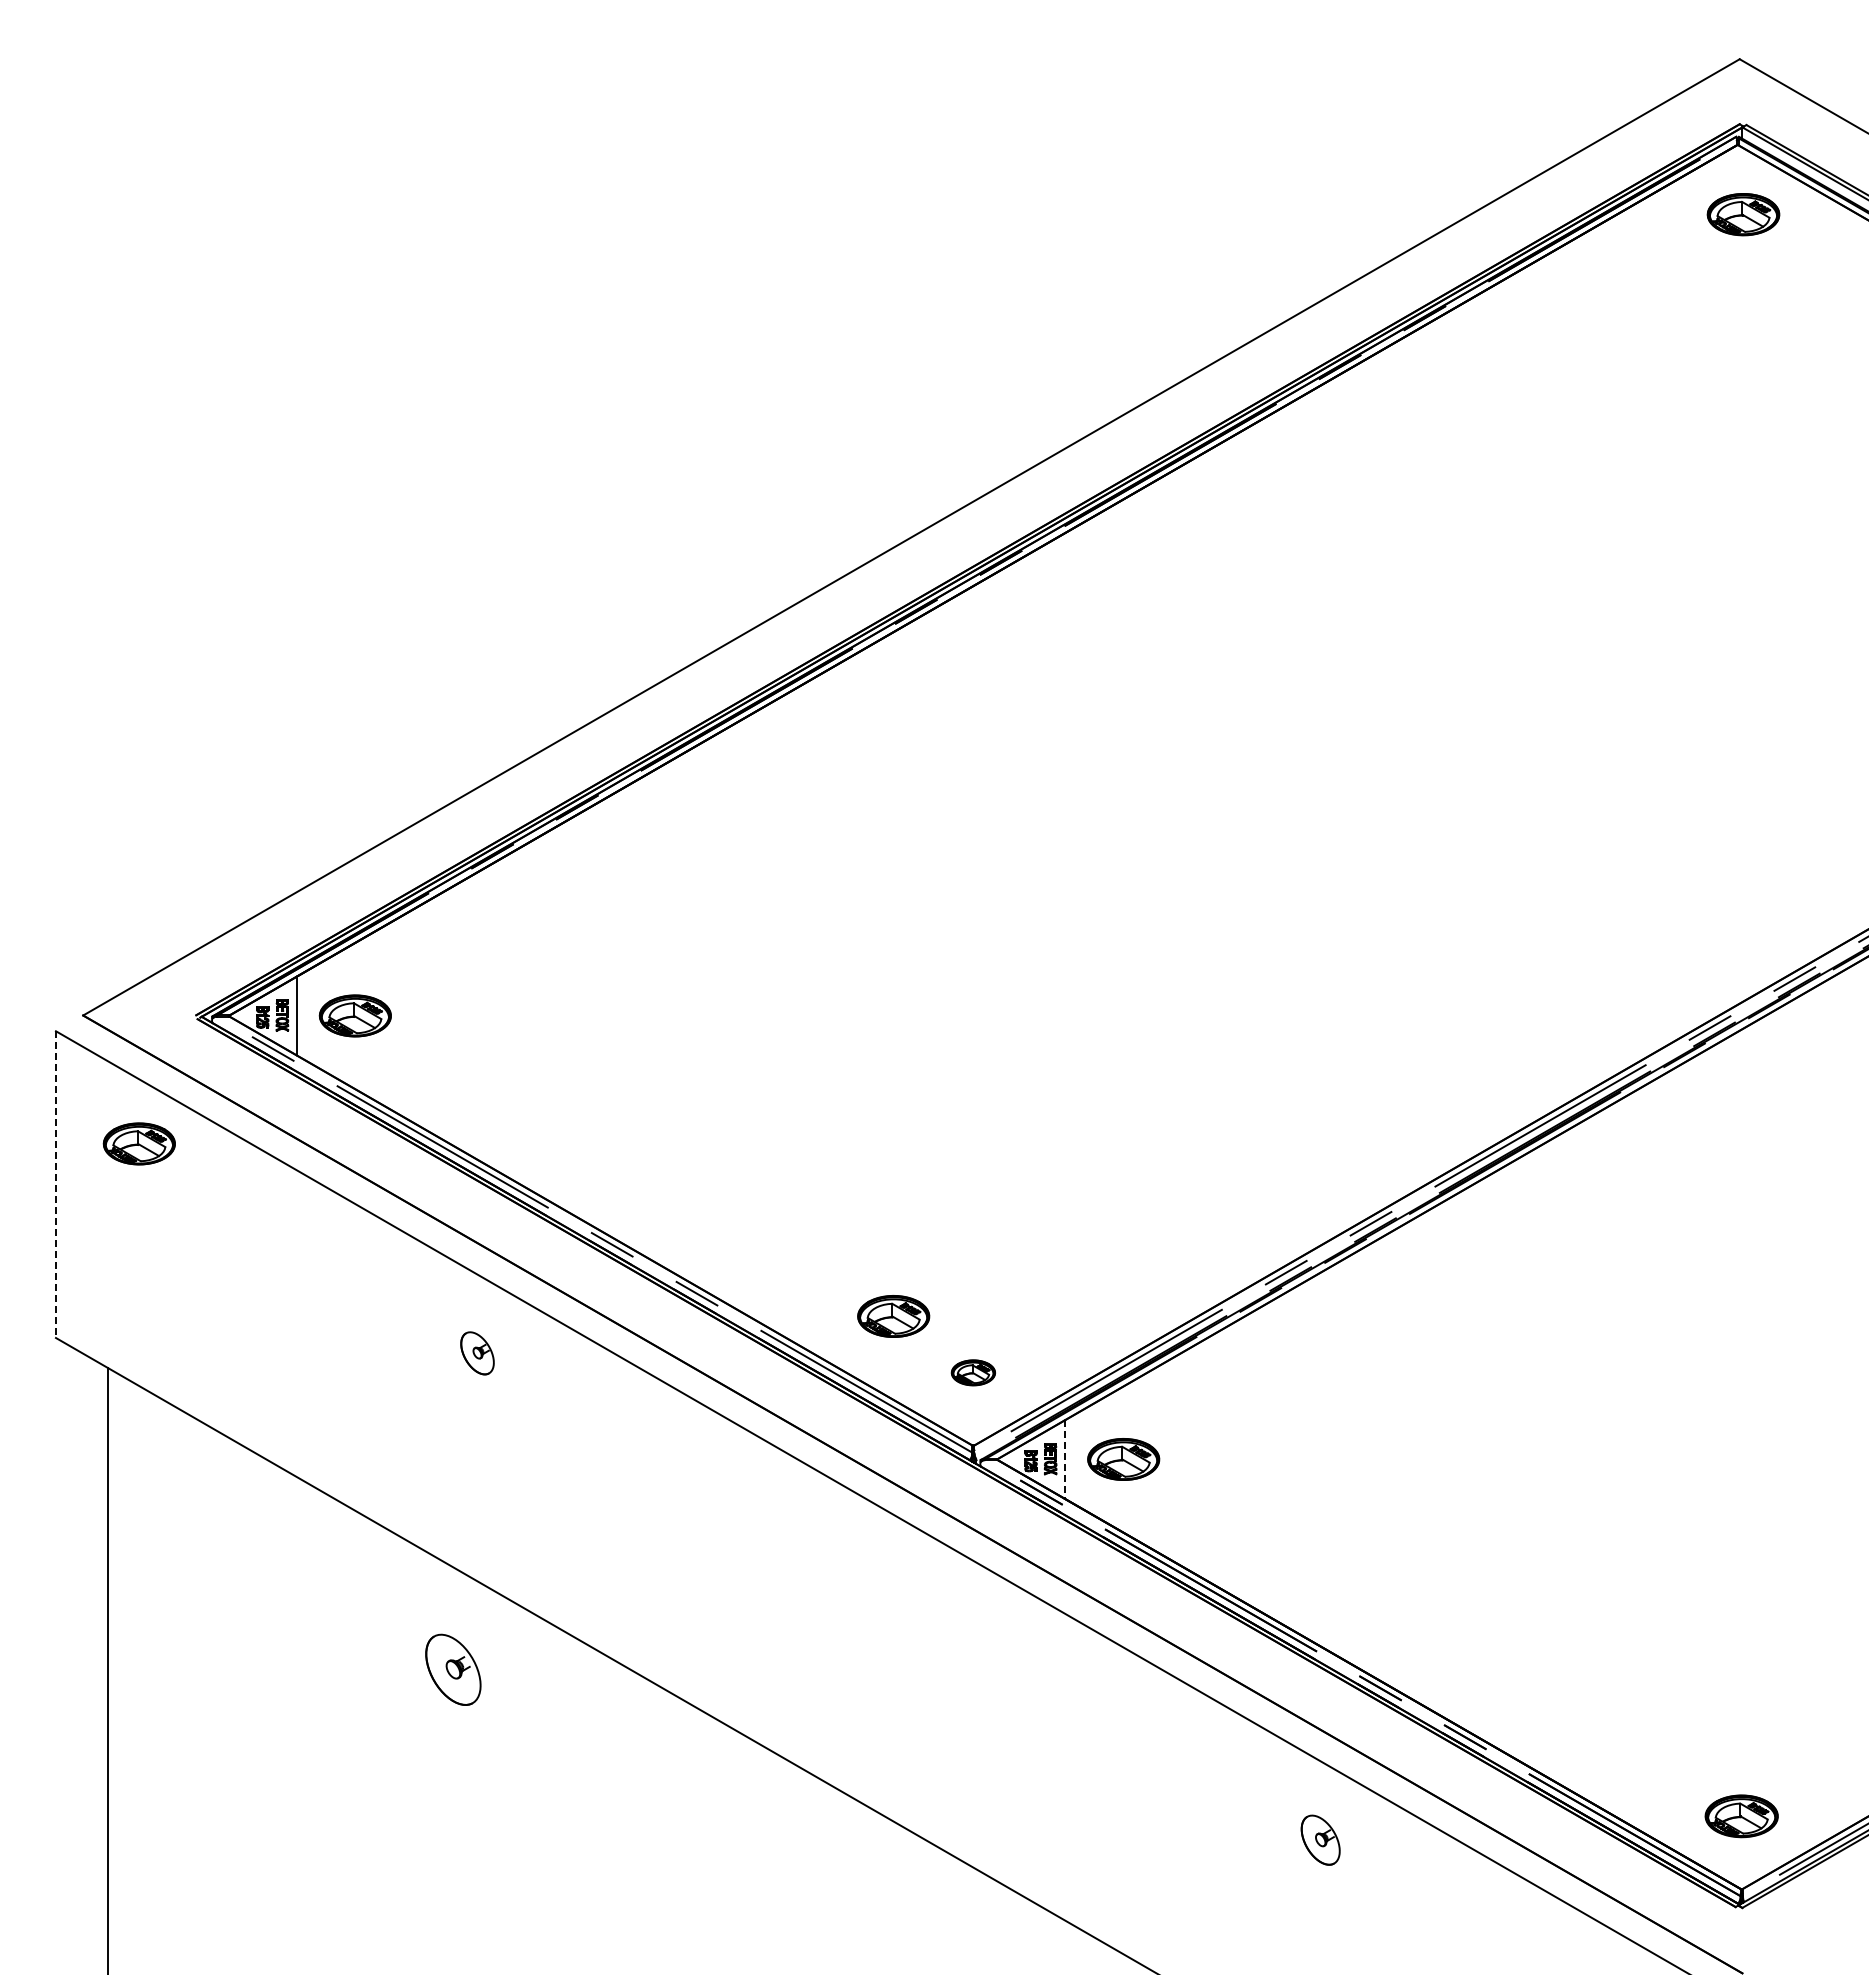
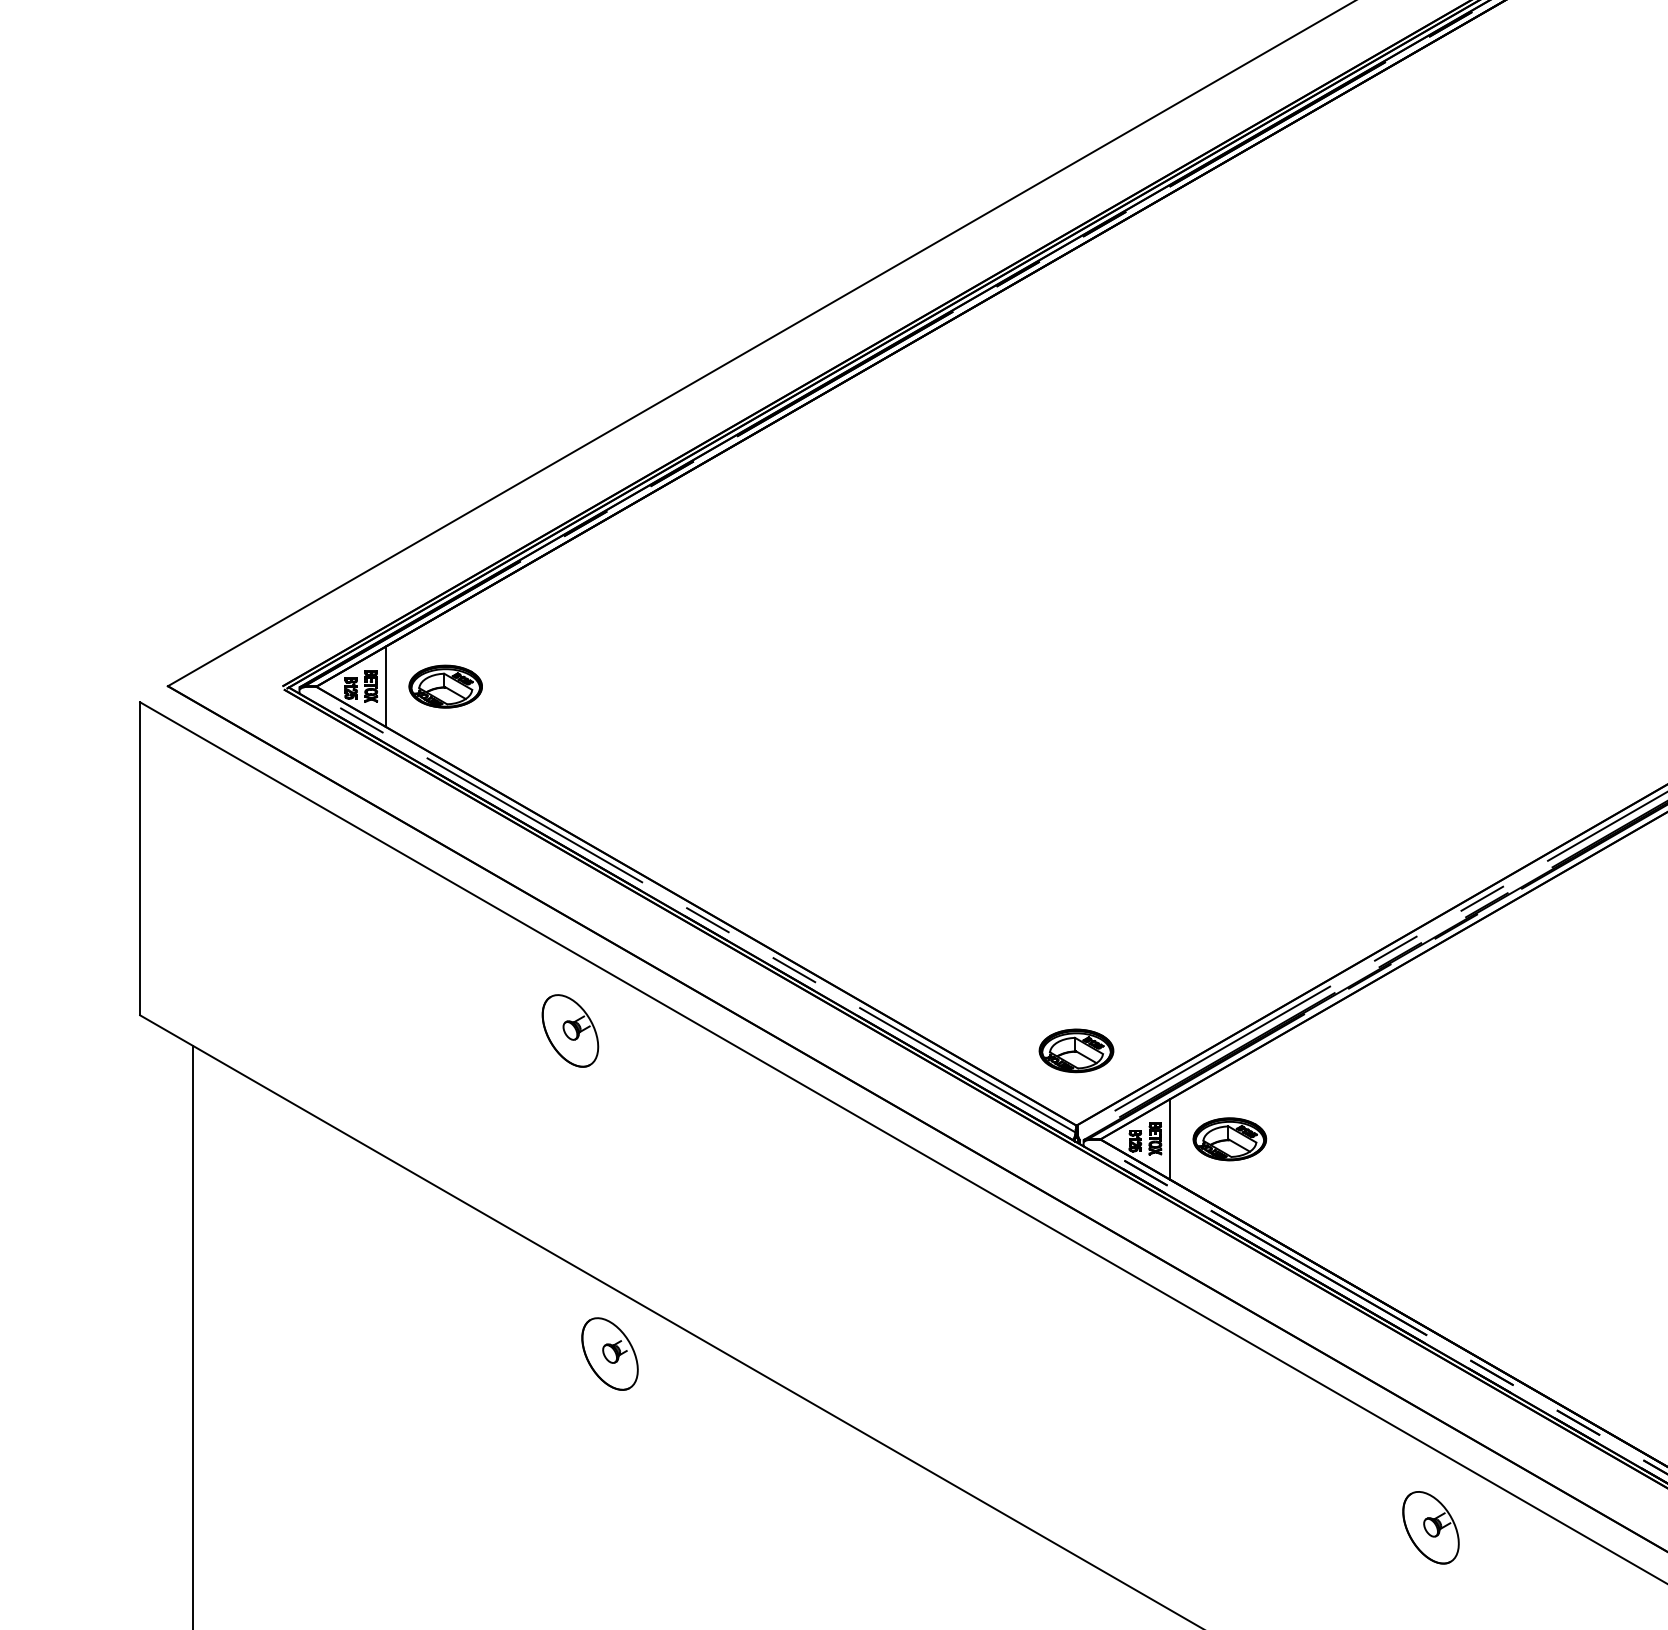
part: (138, 1143) -> (224, 816), removed
line: (55, 1185) -> (139, 859), dashed -> solid
part: (893, 1316) -> (994, 993), removed
part: (477, 1353) -> (570, 1031), size x1.67
part: (973, 1372) -> (1076, 1050), size x1.67
line: (1064, 1460) -> (1169, 1140), dashed -> solid
part: (453, 1669) -> (610, 1353), moved
part: (1320, 1840) -> (1430, 1528), size x1.43

